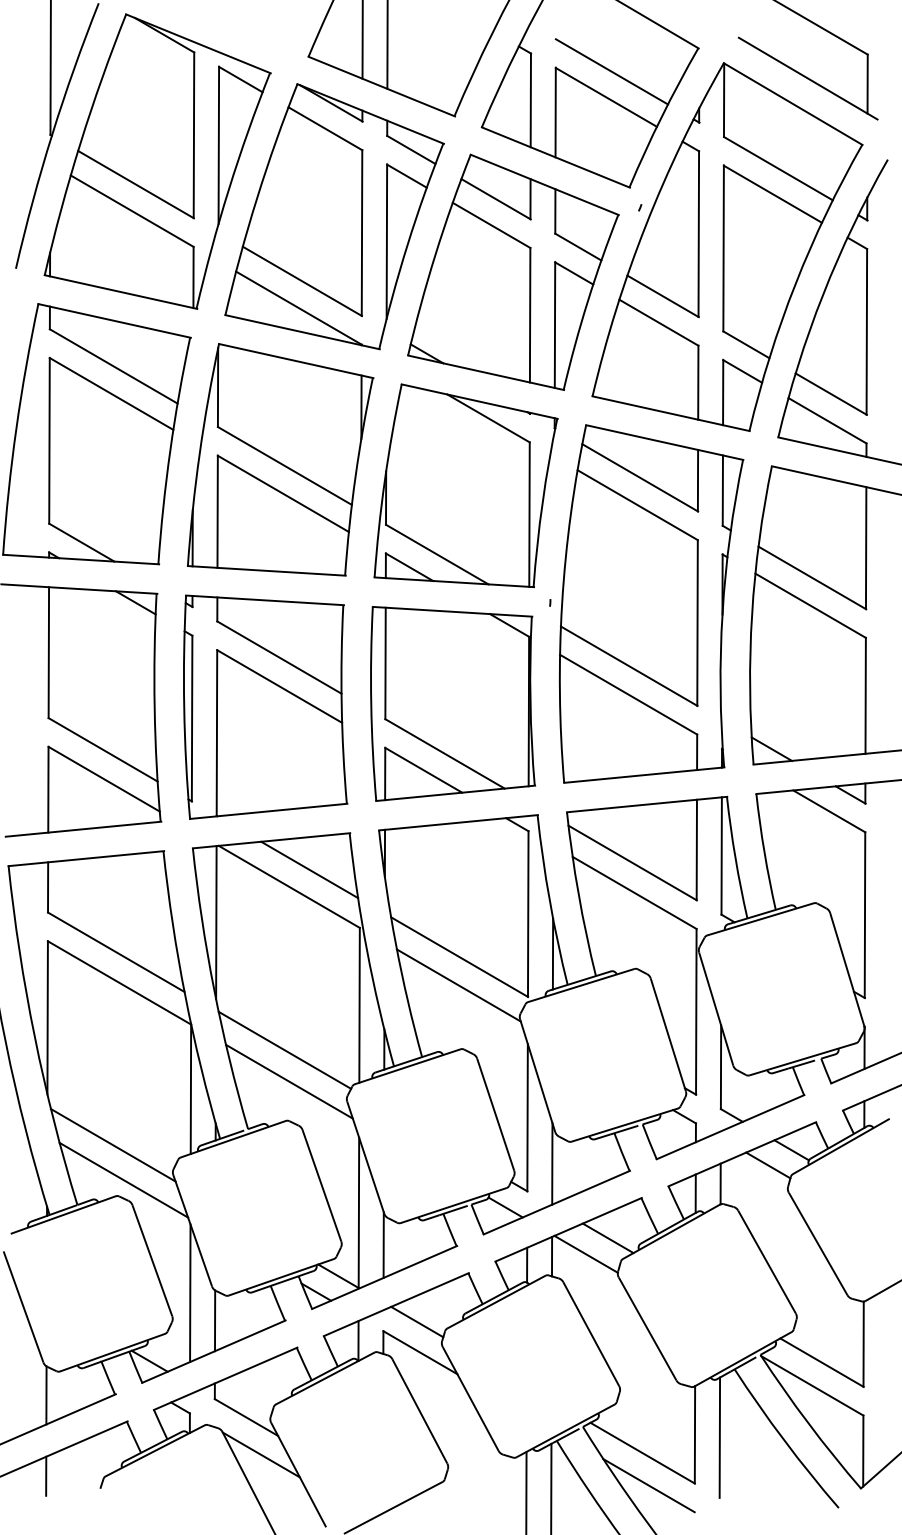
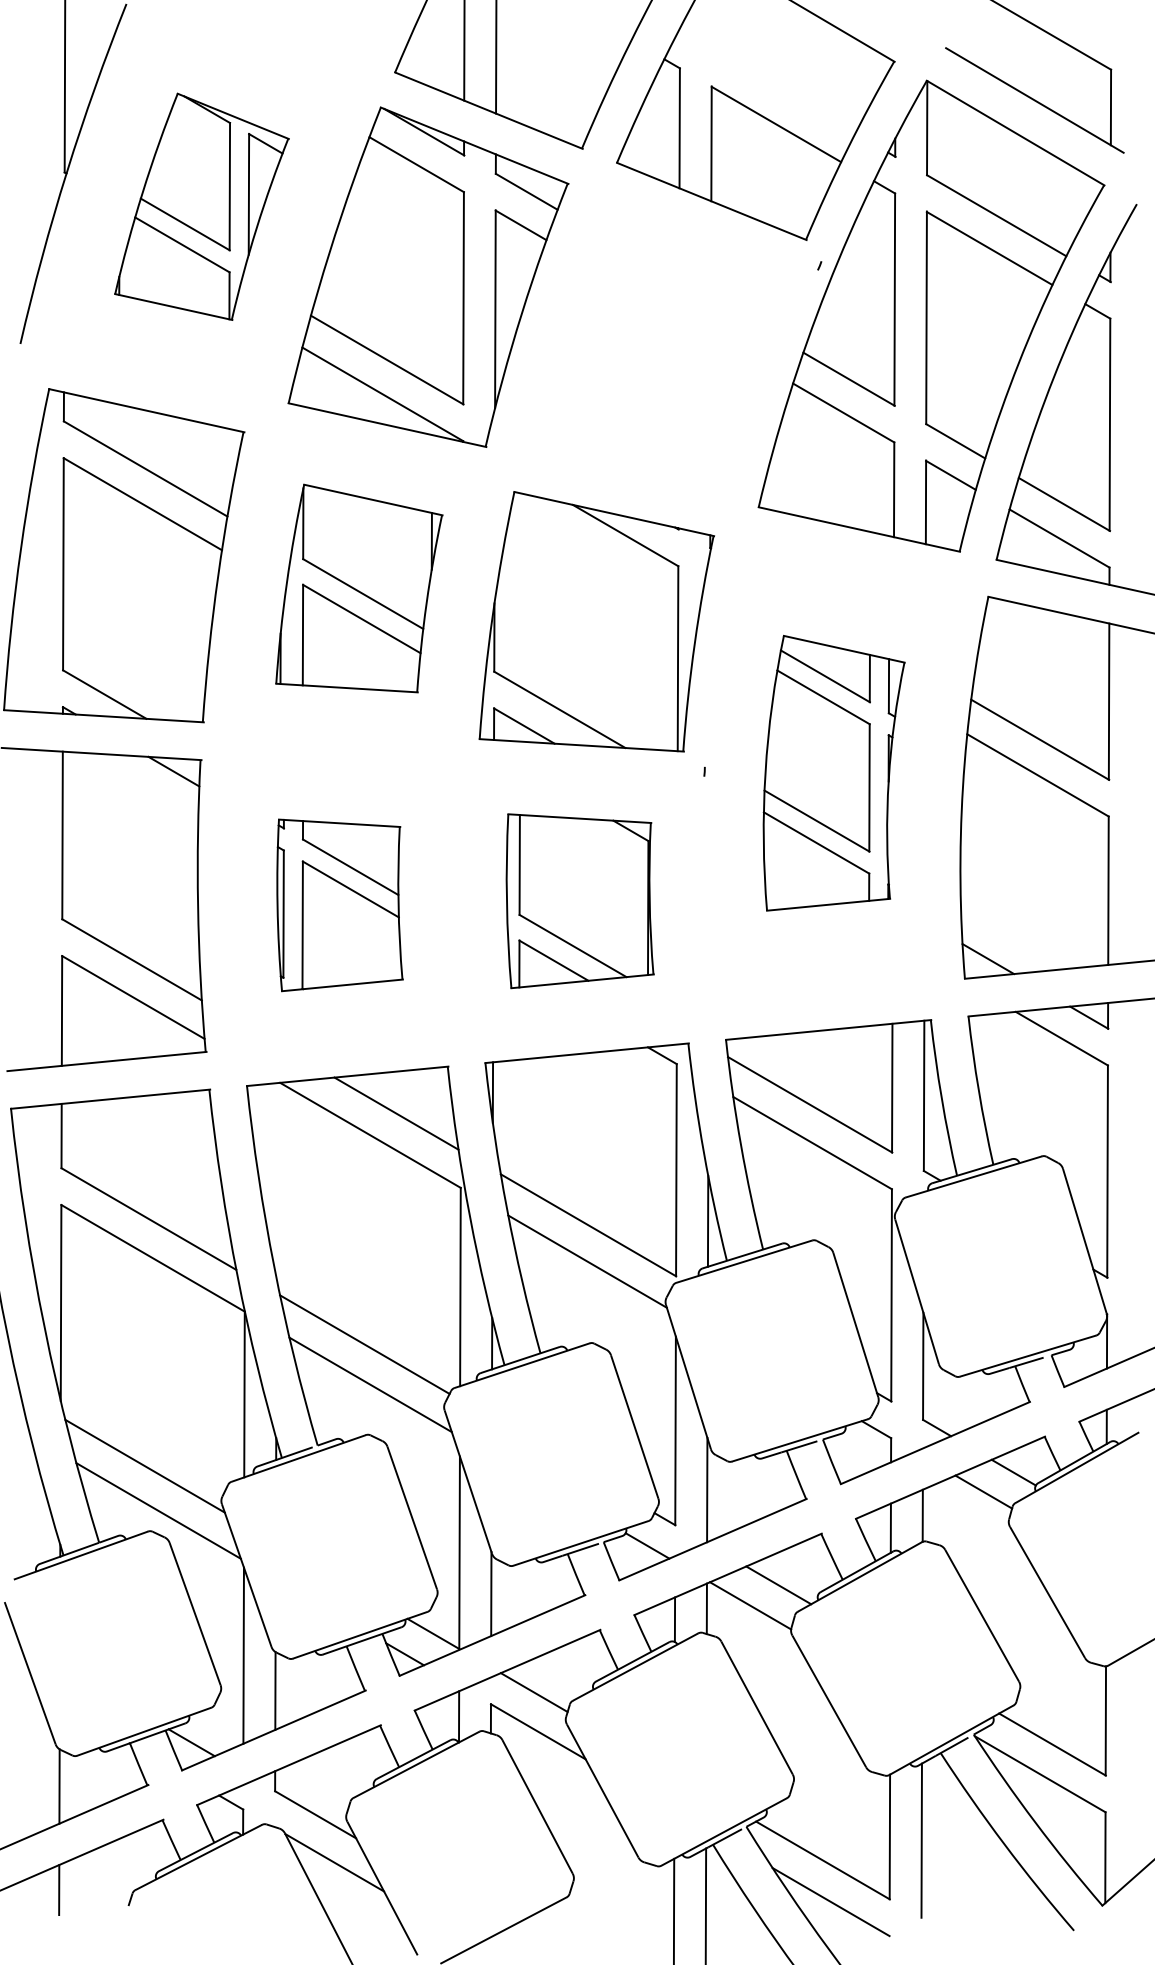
line: (611, 71) -> (783, 91), removed
part: (157, 161) -> (201, 206), size x0.6
part: (513, 272) -> (657, 348), removed
part: (280, 459) -> (359, 588), size x0.7
part: (650, 604) -> (833, 773), size x0.6
part: (453, 704) -> (580, 901), size x0.7
part: (265, 707) -> (339, 905), size x0.6
line: (215, 922) -> (276, 1181), removed

